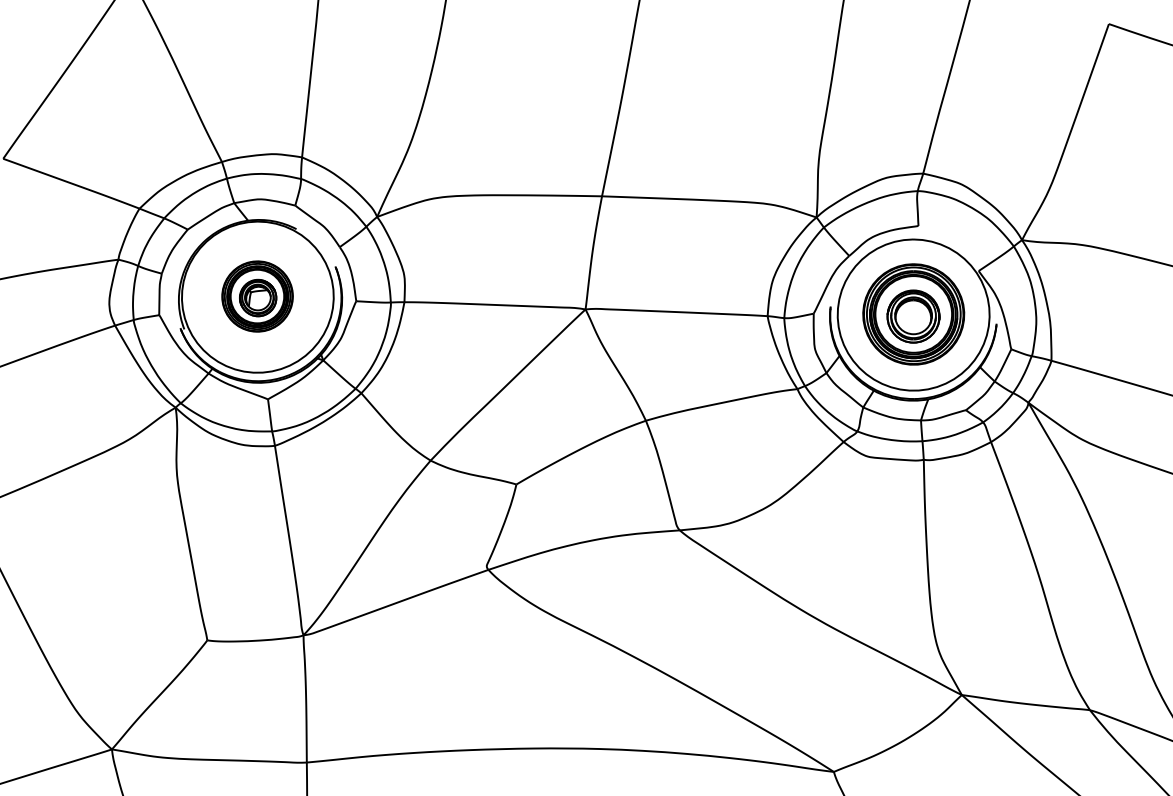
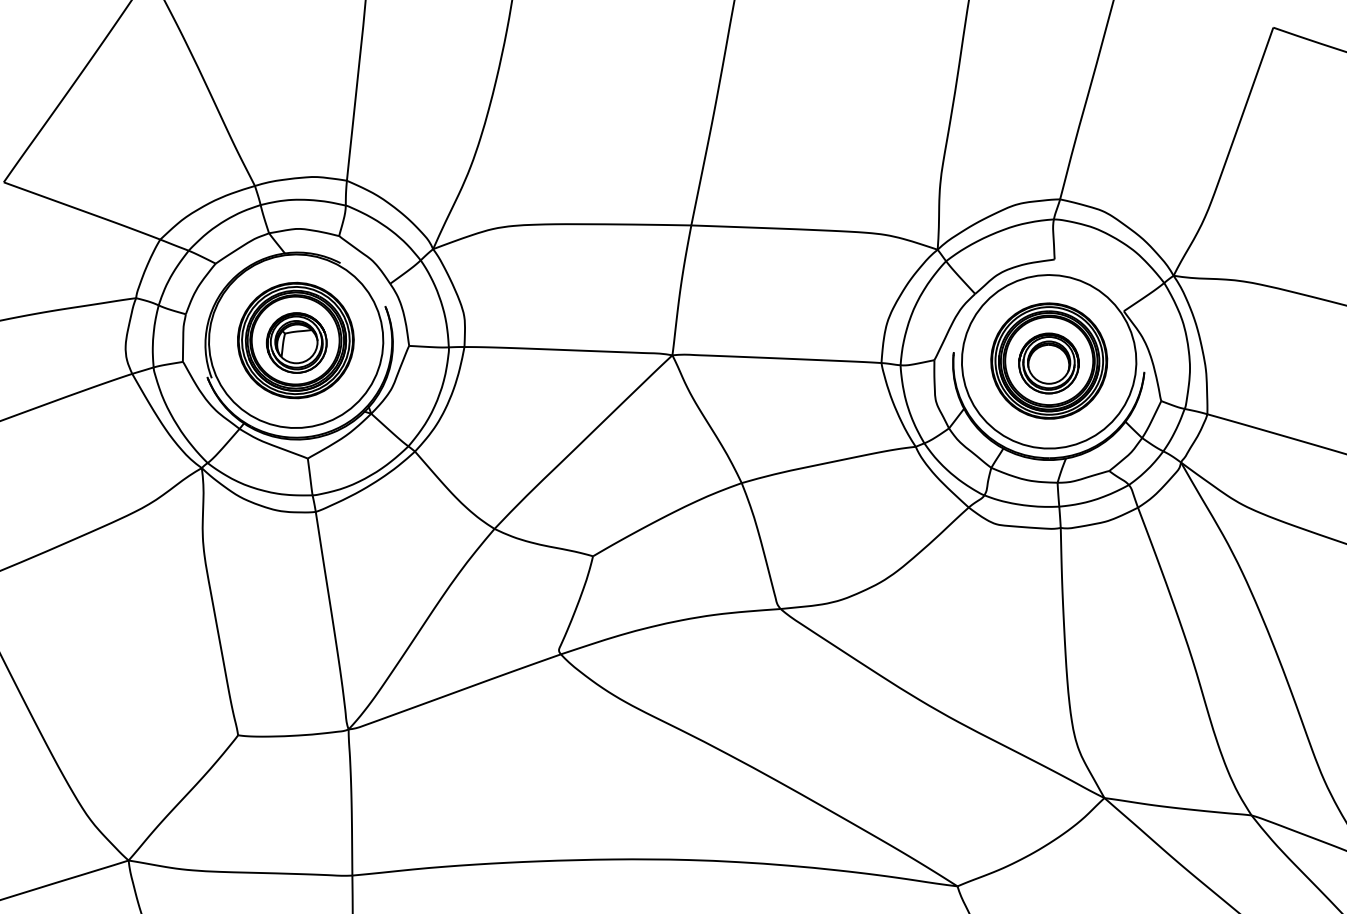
part: (257, 296) -> (295, 340), size x1.43

